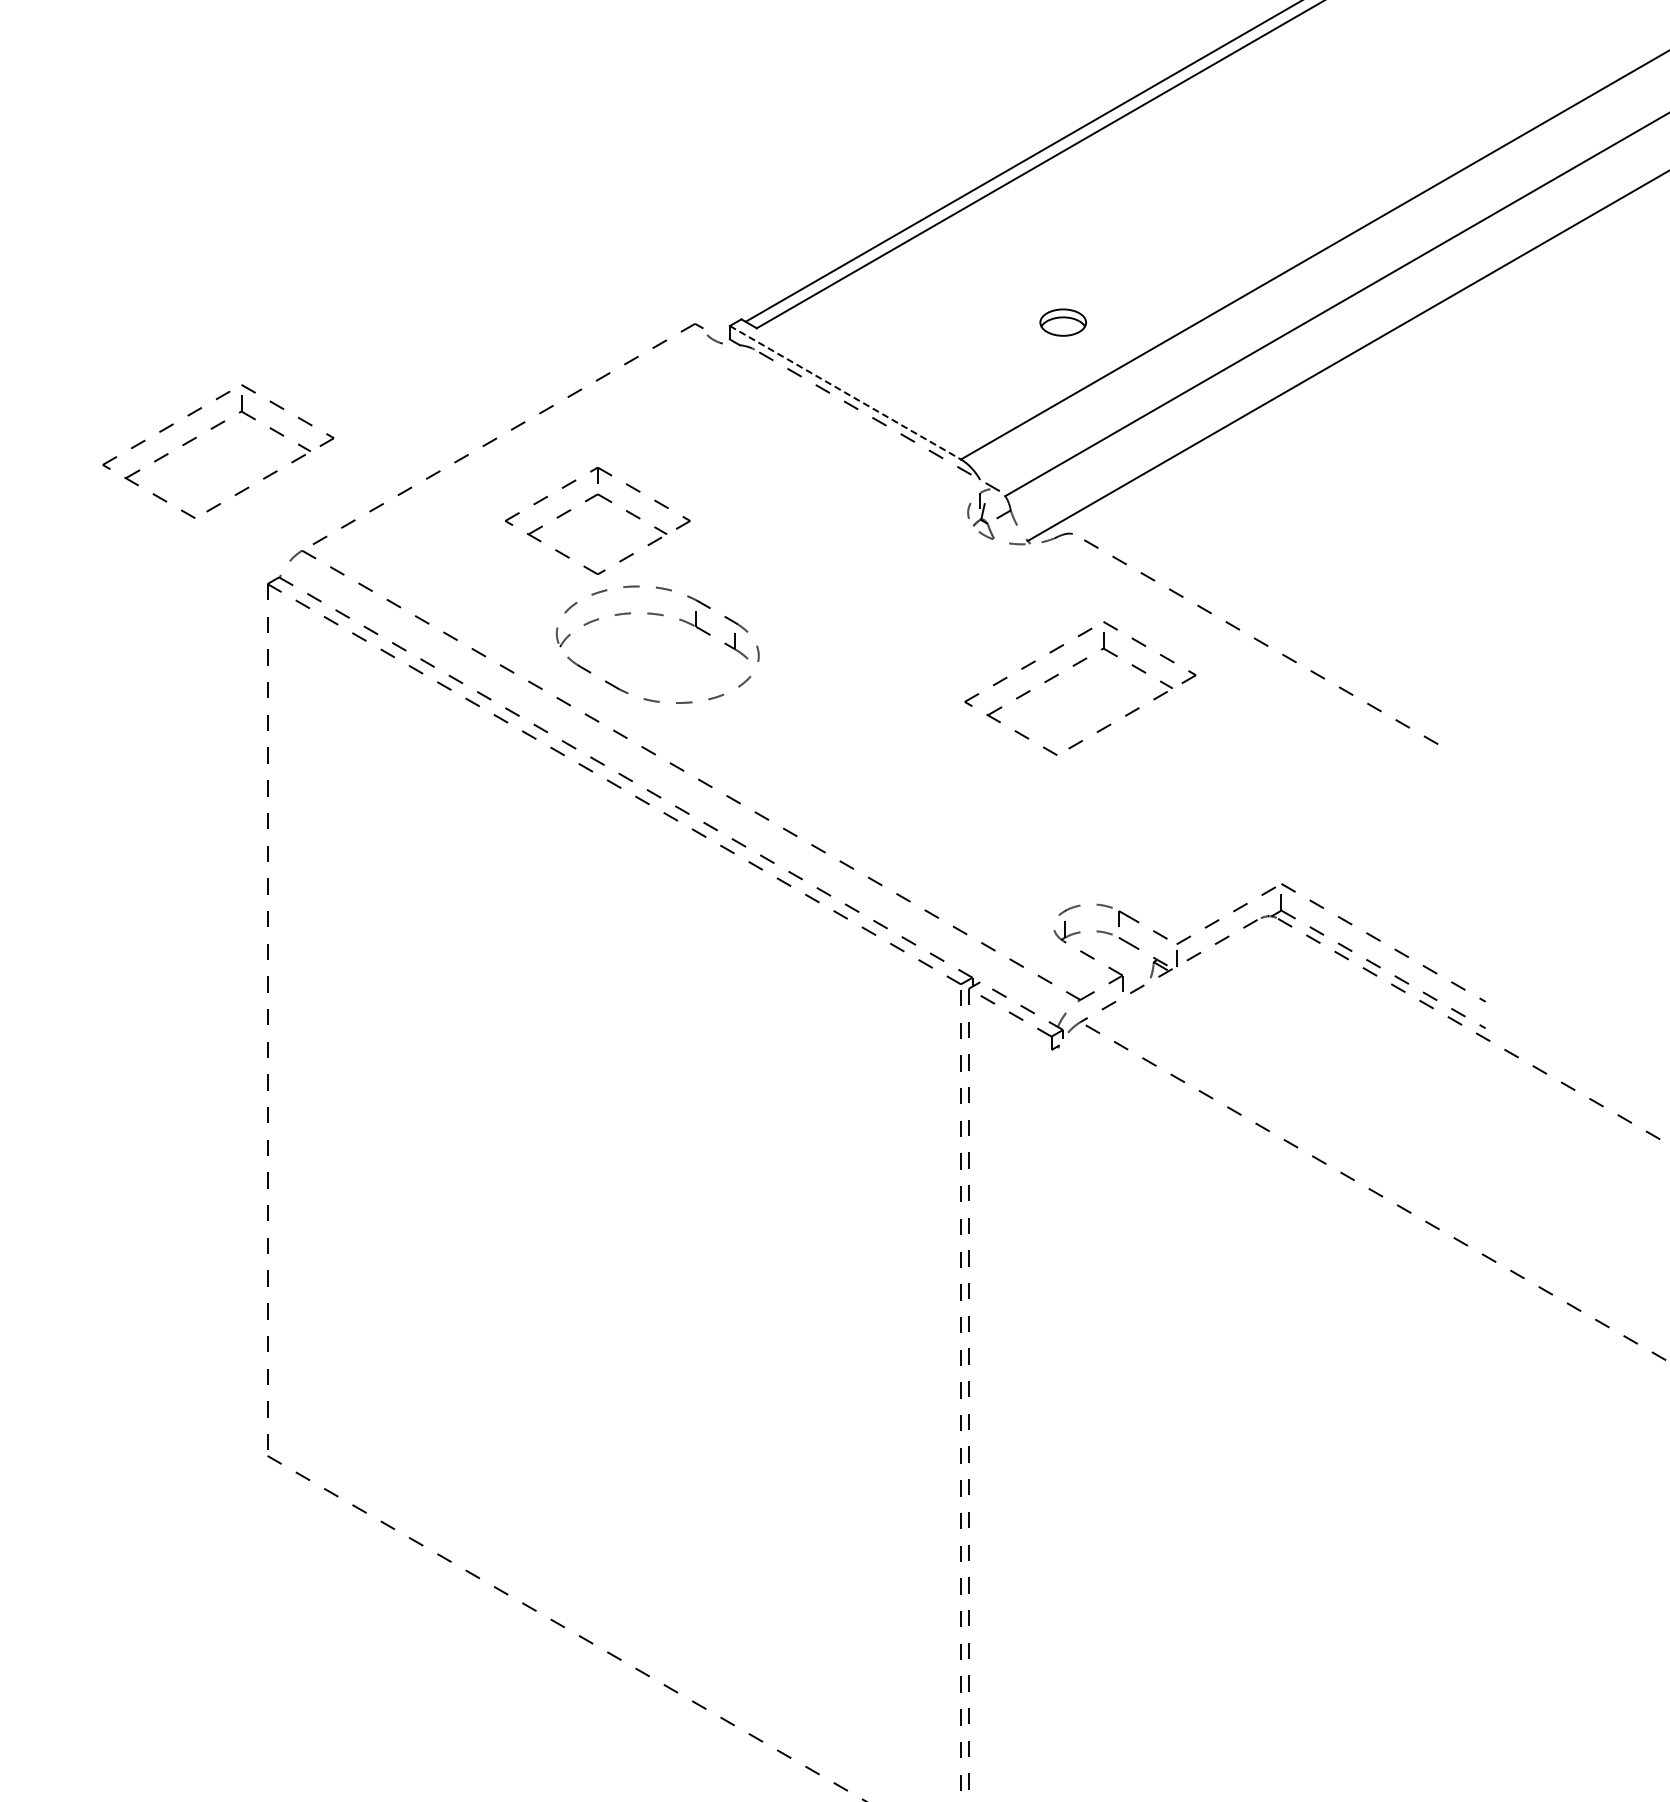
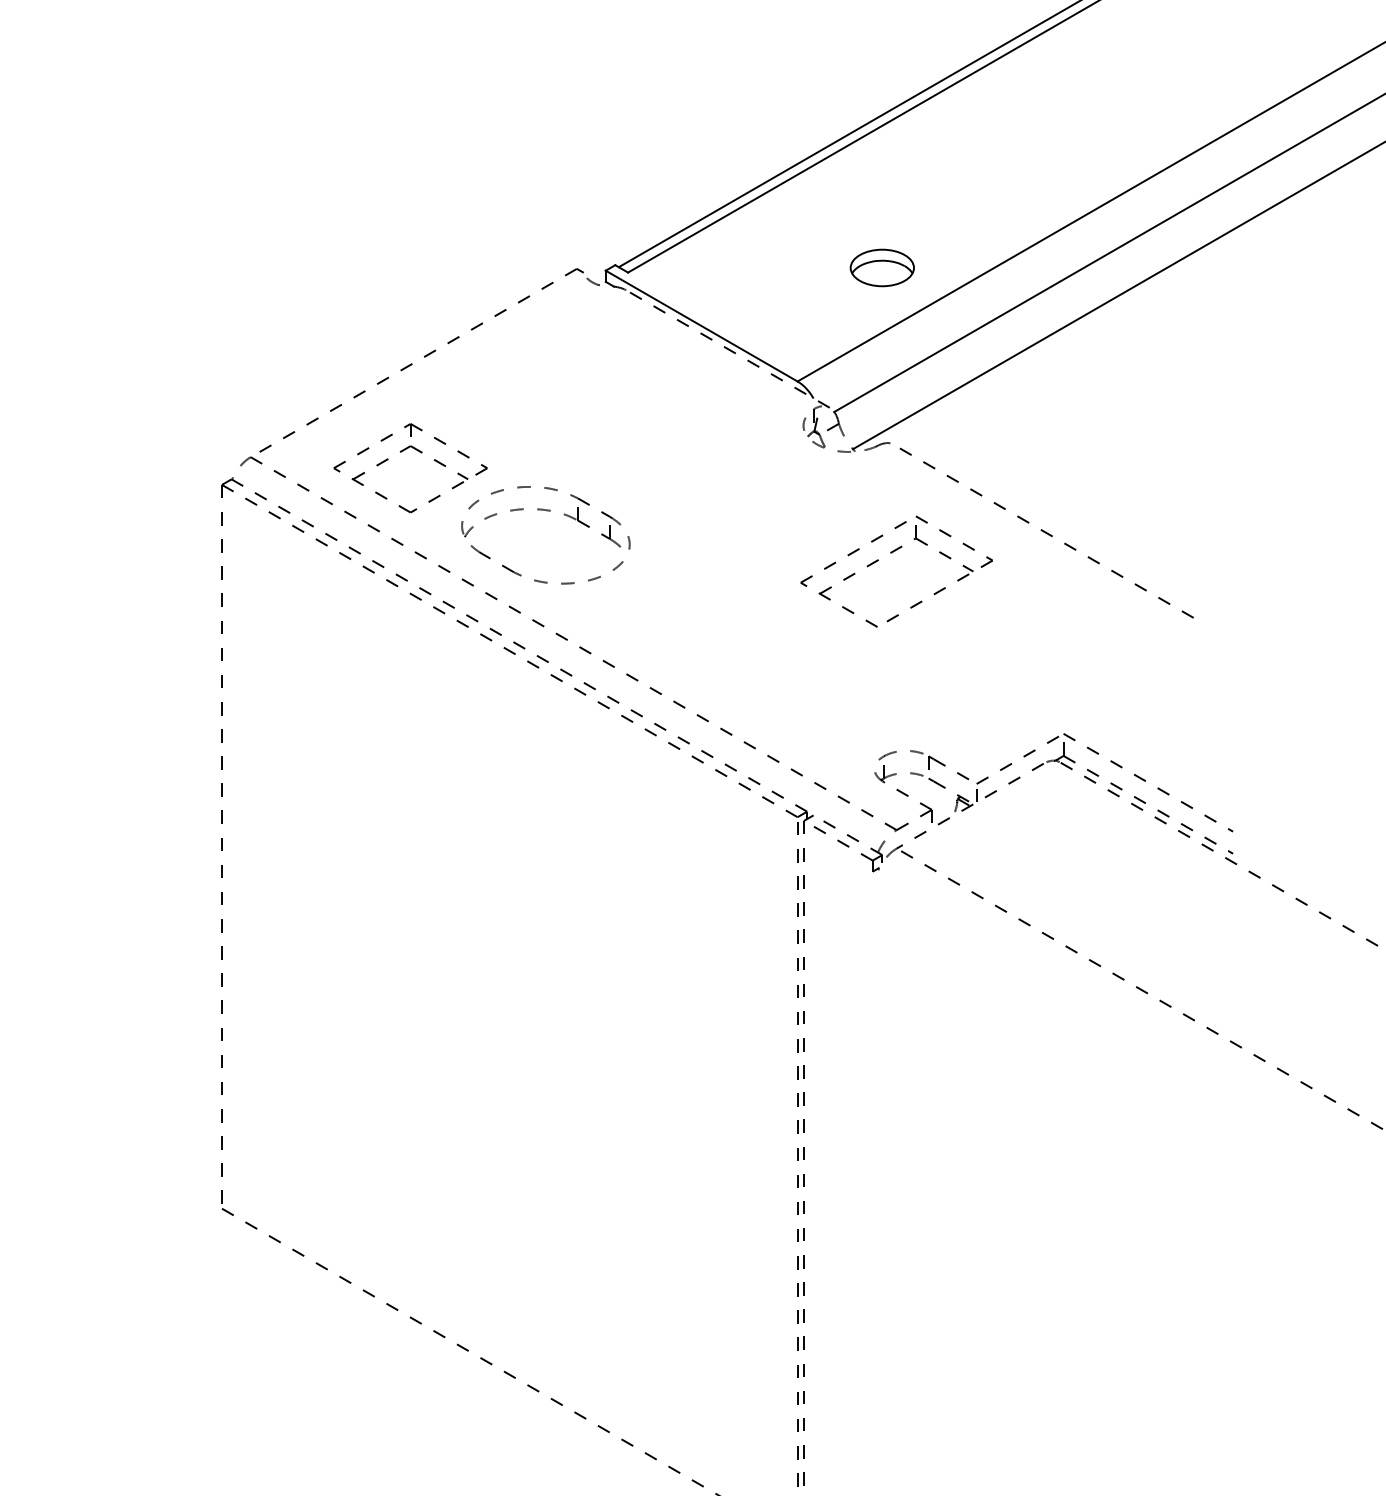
part: (1063, 322) -> (882, 267), size x1.67
line: (845, 393) -> (701, 326), dashed -> solid
part: (212, 429) -> (176, 356), removed
part: (587, 501) -> (402, 452), moved

